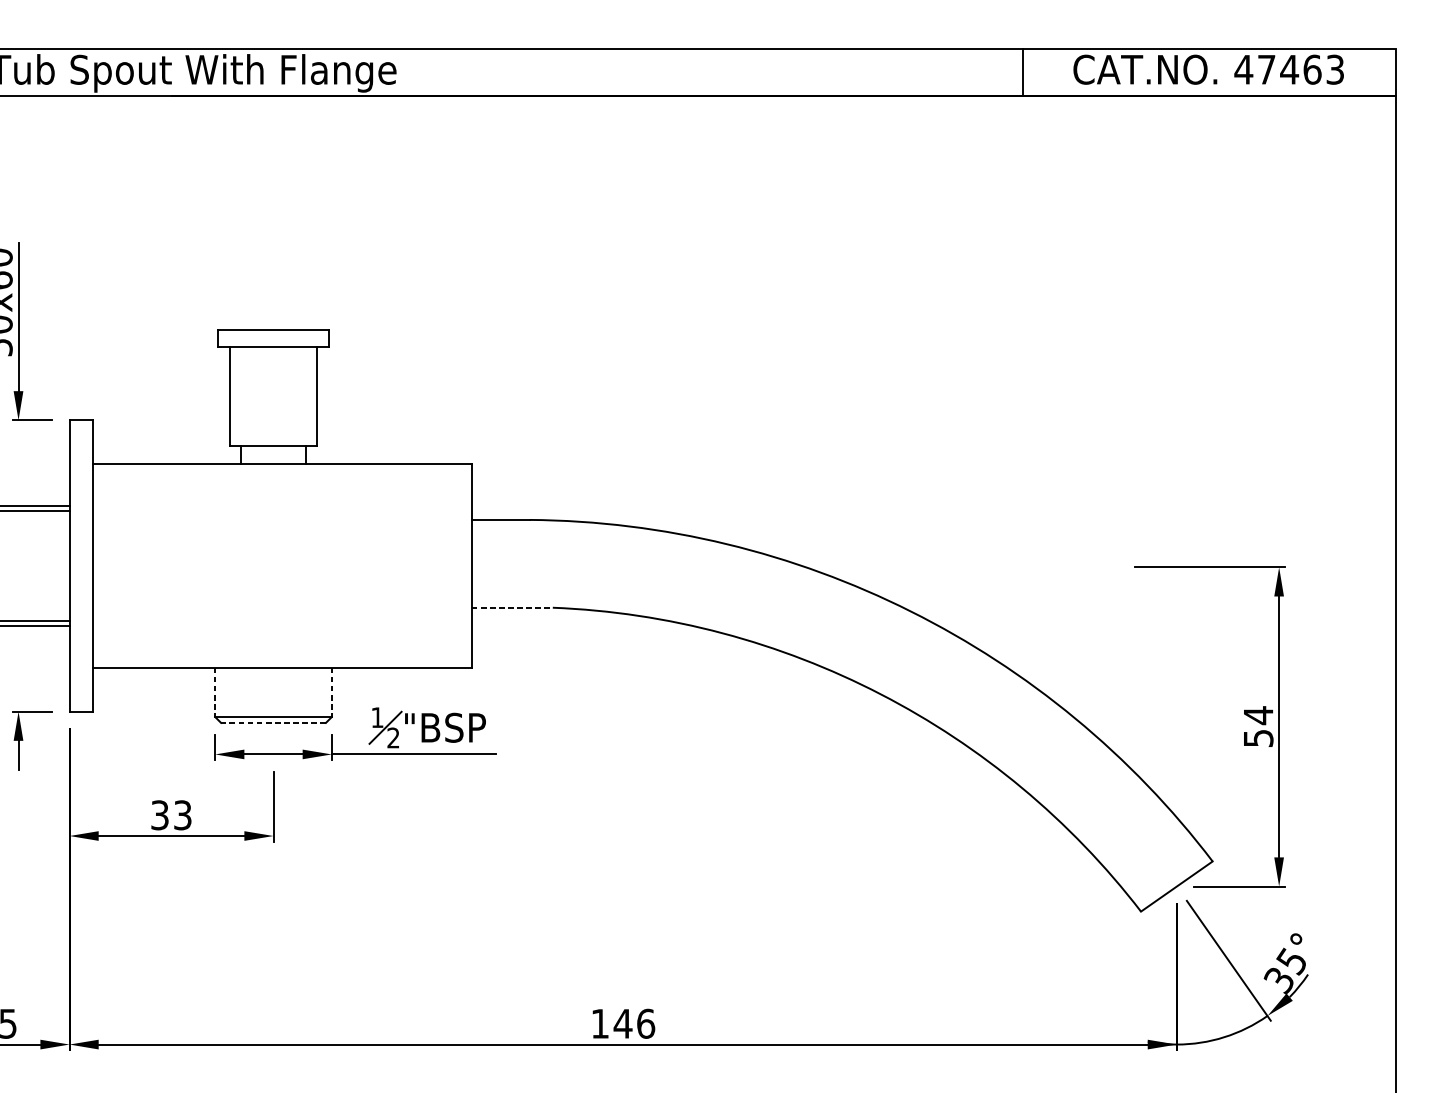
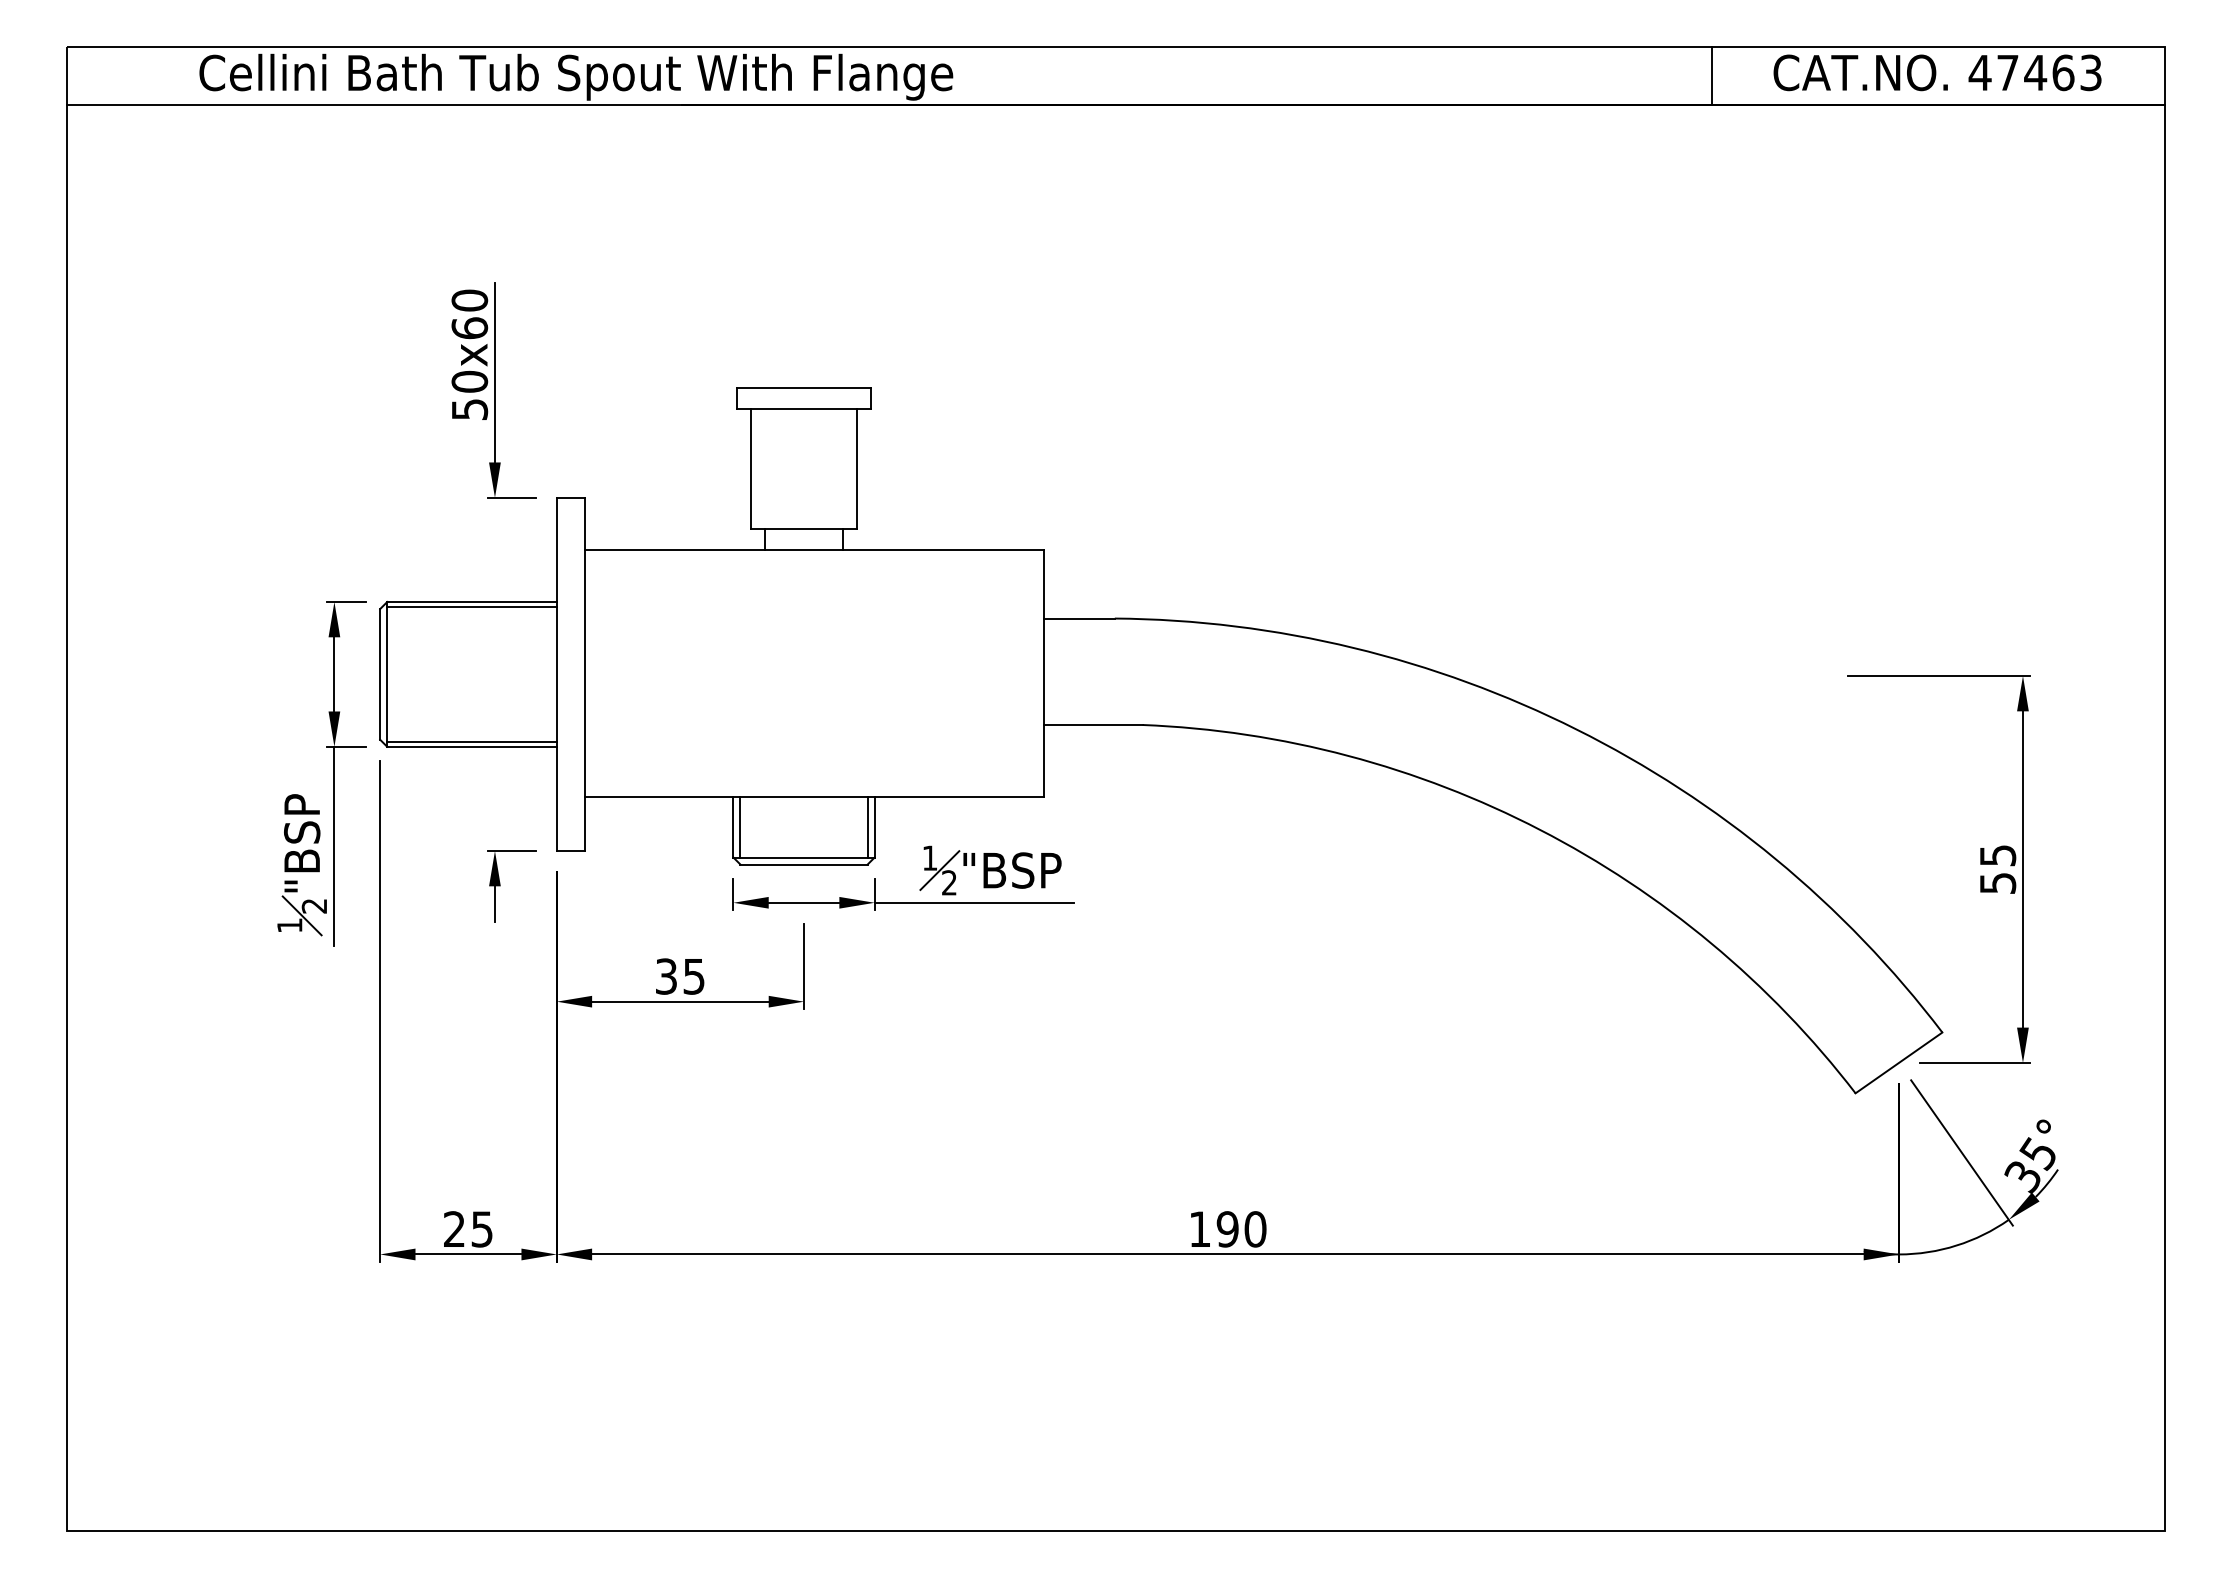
line: (512, 607) -> (1093, 724), dashed -> solid
line: (215, 692) -> (733, 827), dashed -> solid
line: (221, 692) -> (740, 827), added
line: (325, 692) -> (867, 827), added
line: (331, 692) -> (874, 827), dashed -> solid
text: (1258, 715) -> (1998, 855), 54 -> 55
line: (273, 722) -> (804, 864), dashed -> solid
text: (183, 815) -> (694, 976), 33 -> 35
text: (634, 1023) -> (1241, 1229), 146 -> 190

